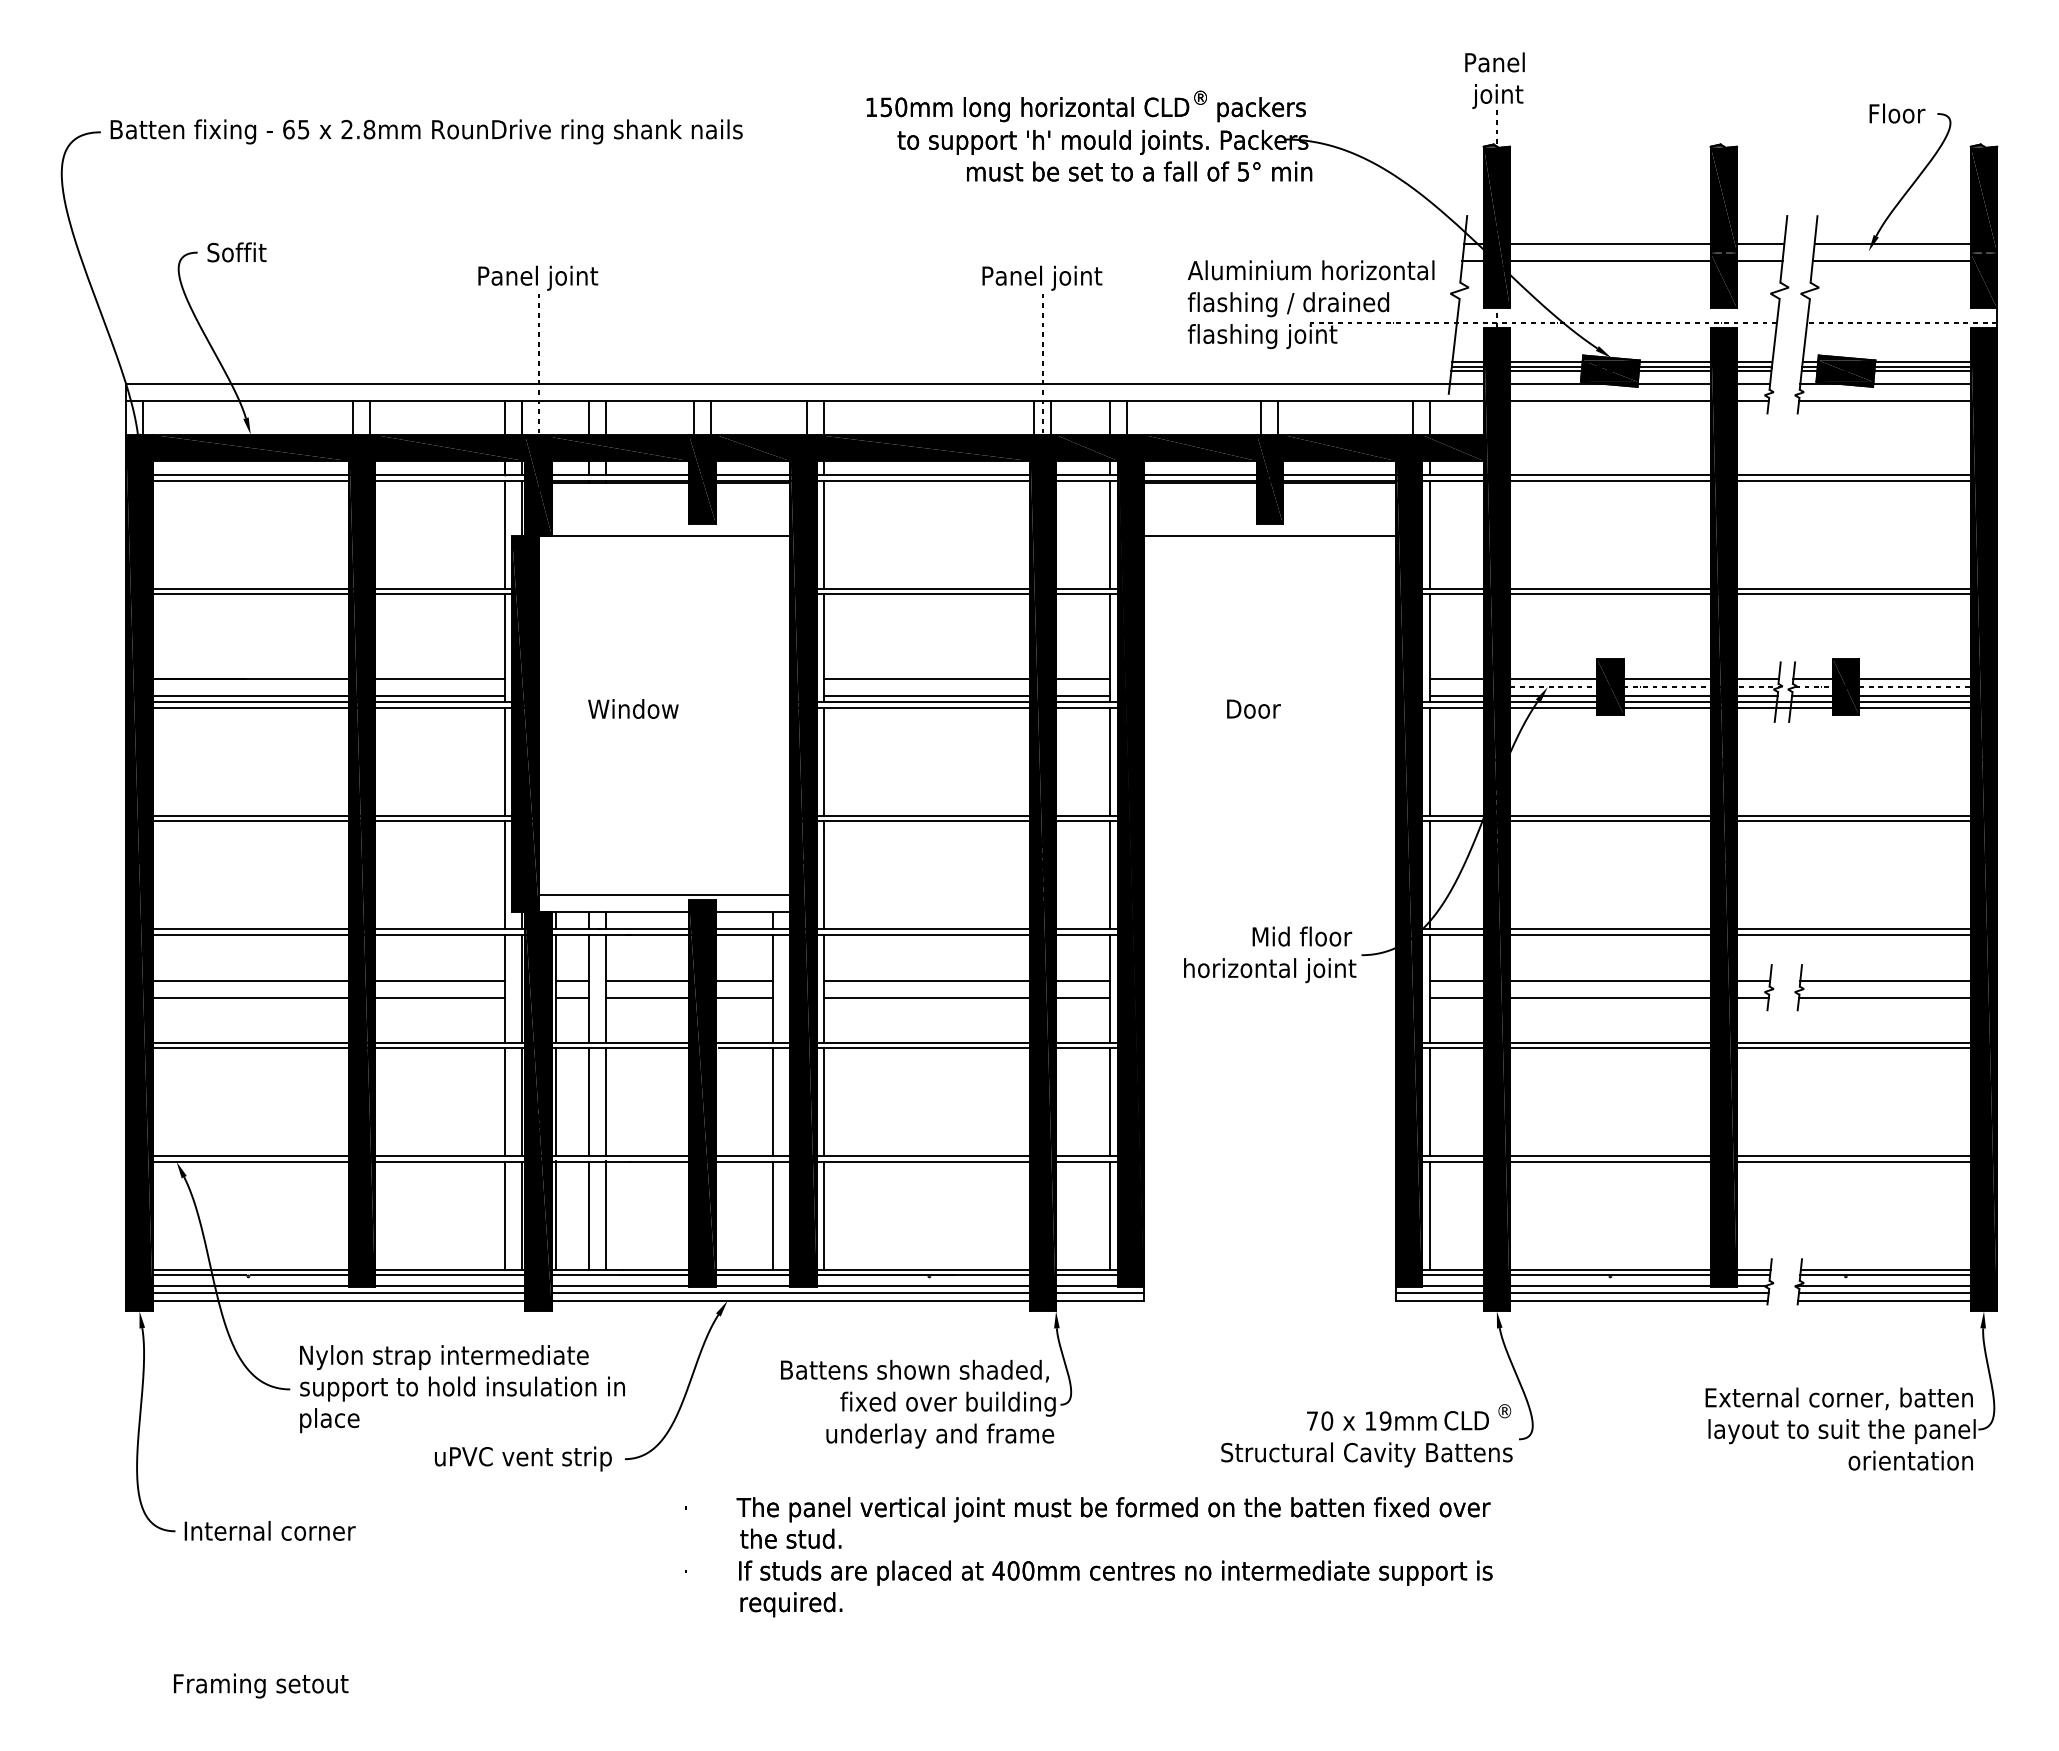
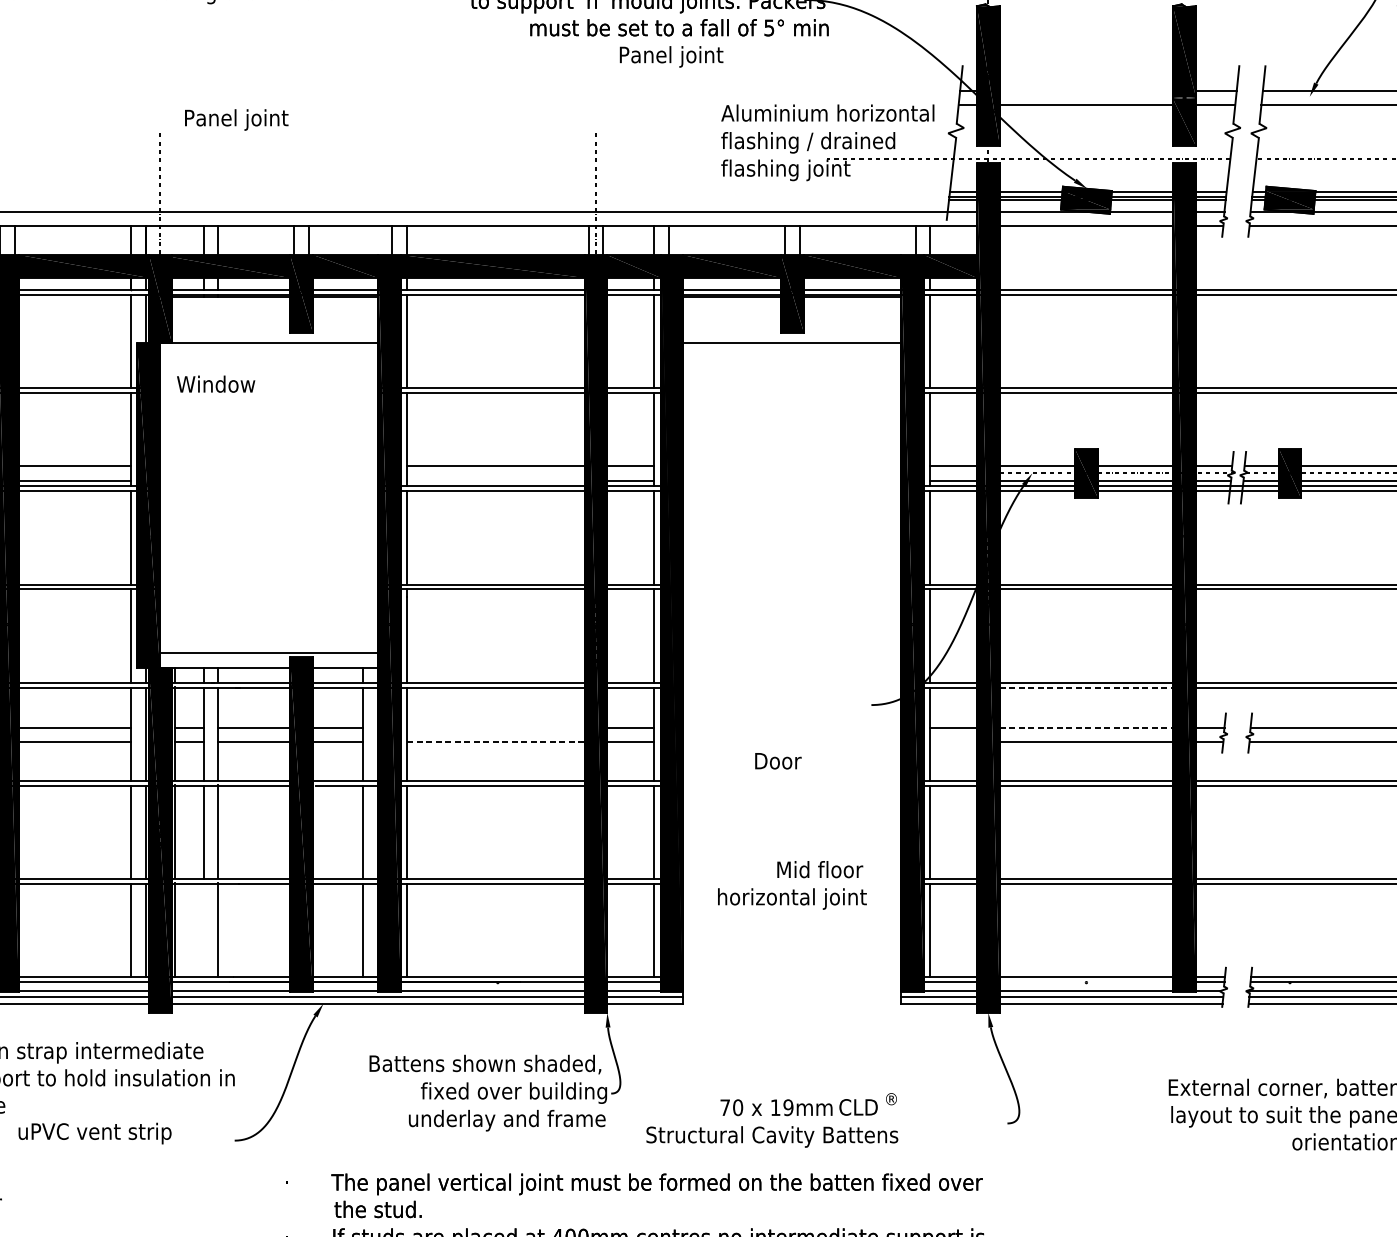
line: (1610, 244) -> (1086, 90), removed
text: (538, 277) -> (236, 119), moved
text: (1042, 277) -> (671, 56), moved
line: (926, 695) -> (495, 480), removed
text: (633, 708) -> (216, 383), moved
text: (1253, 708) -> (777, 760), moved
line: (1616, 934) -> (1091, 687), solid -> dashed
text: (1270, 954) -> (792, 885), moved
line: (926, 981) -> (495, 727), removed
line: (1610, 981) -> (1086, 727), solid -> dashed
line: (927, 998) -> (496, 742), solid -> dashed
line: (1456, 998) -> (953, 742), removed
line: (588, 1215) -> (203, 930), removed
line: (1610, 1275) -> (1086, 981), removed
text: (1366, 1435) -> (771, 1120), moved
text: (523, 1458) -> (95, 1133), moved

